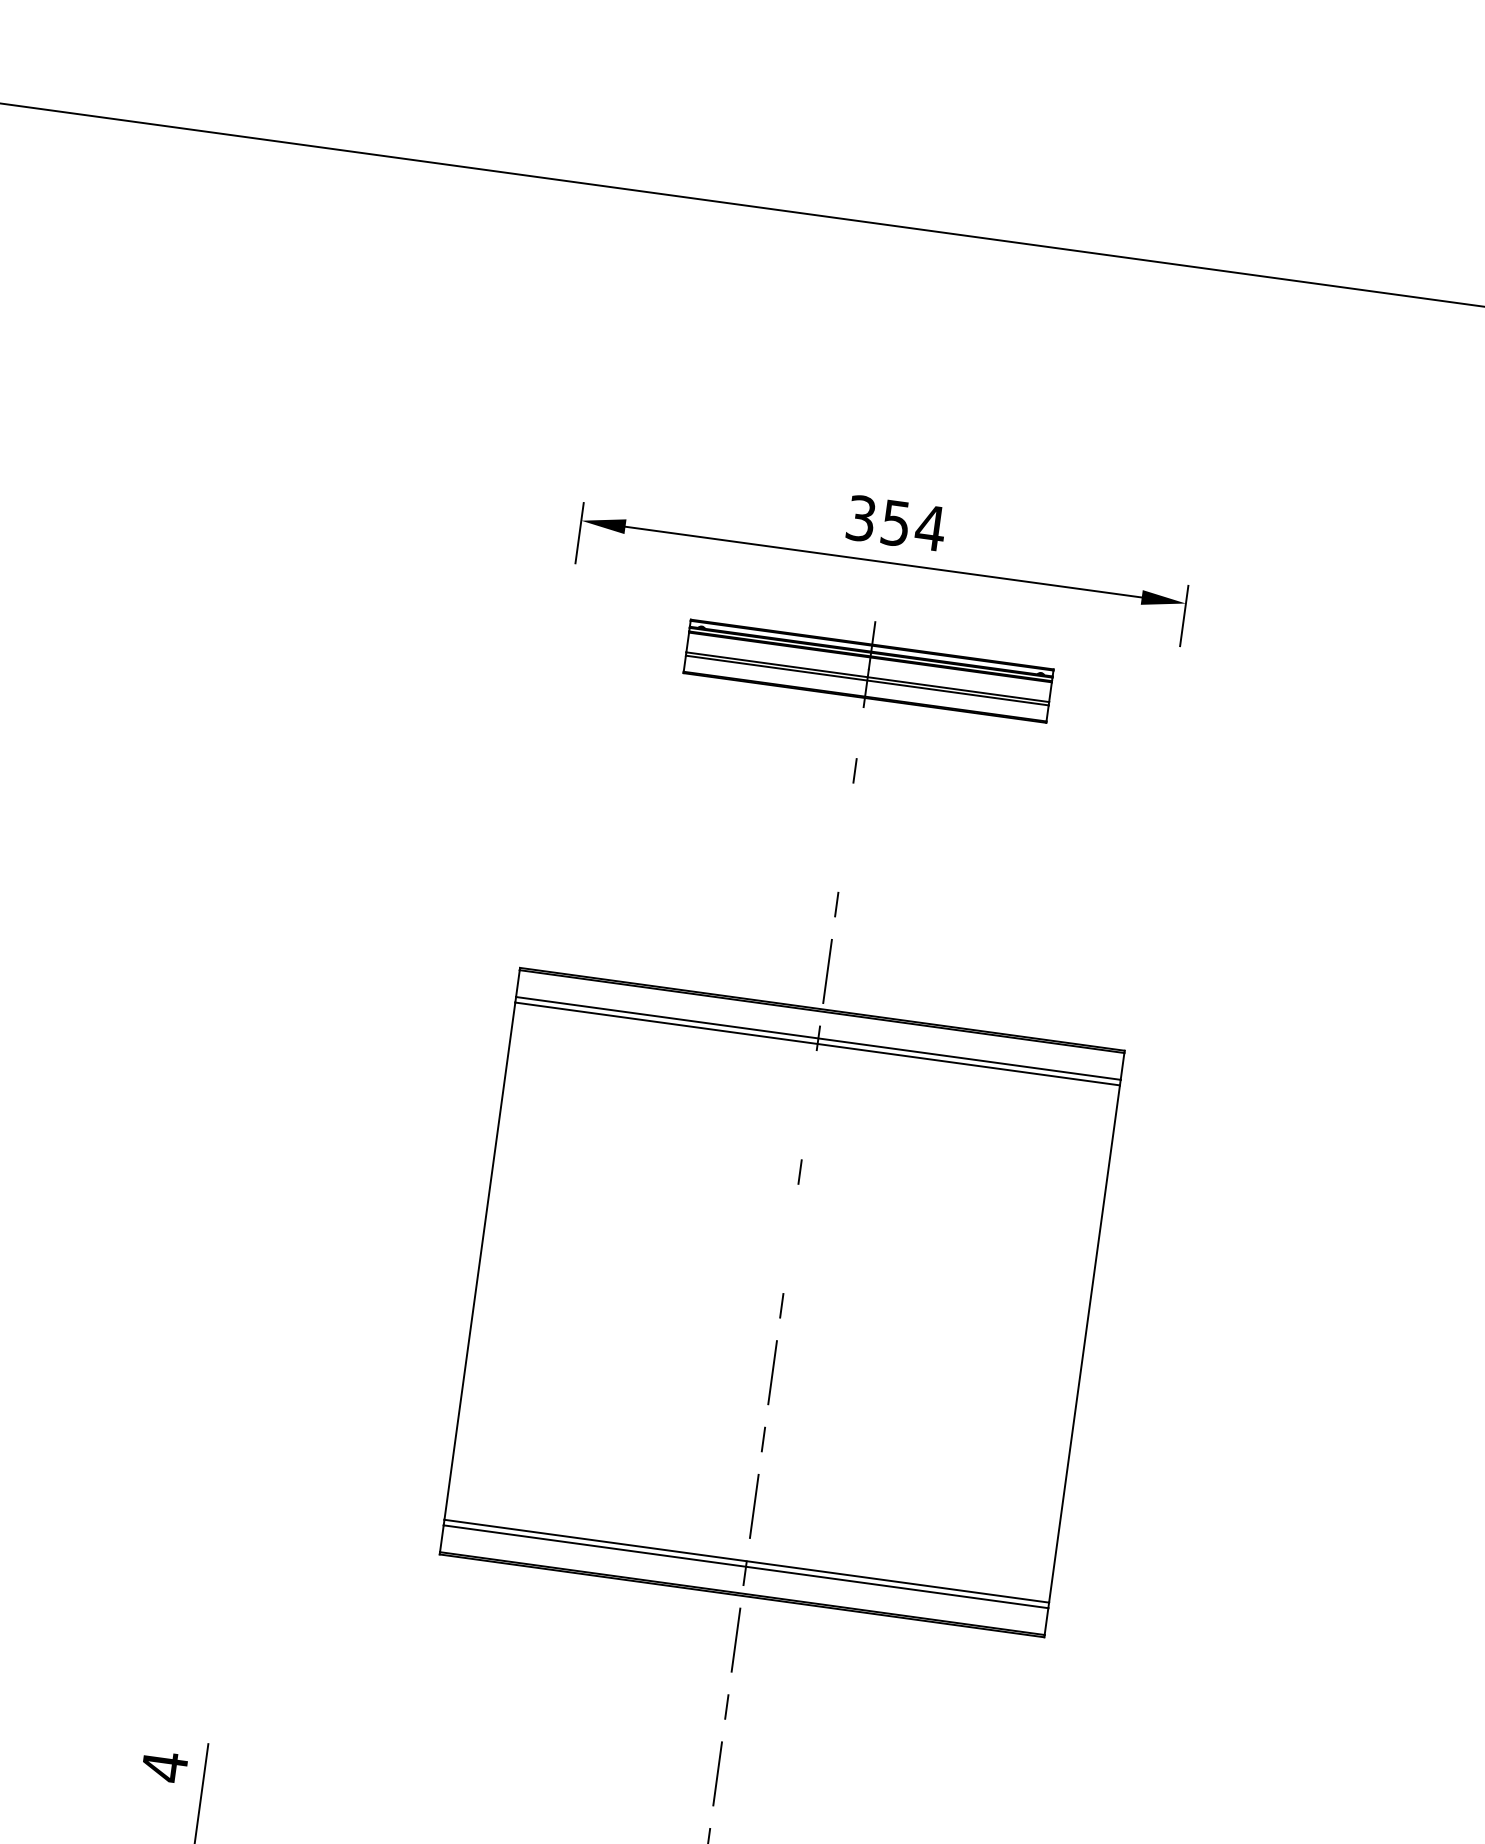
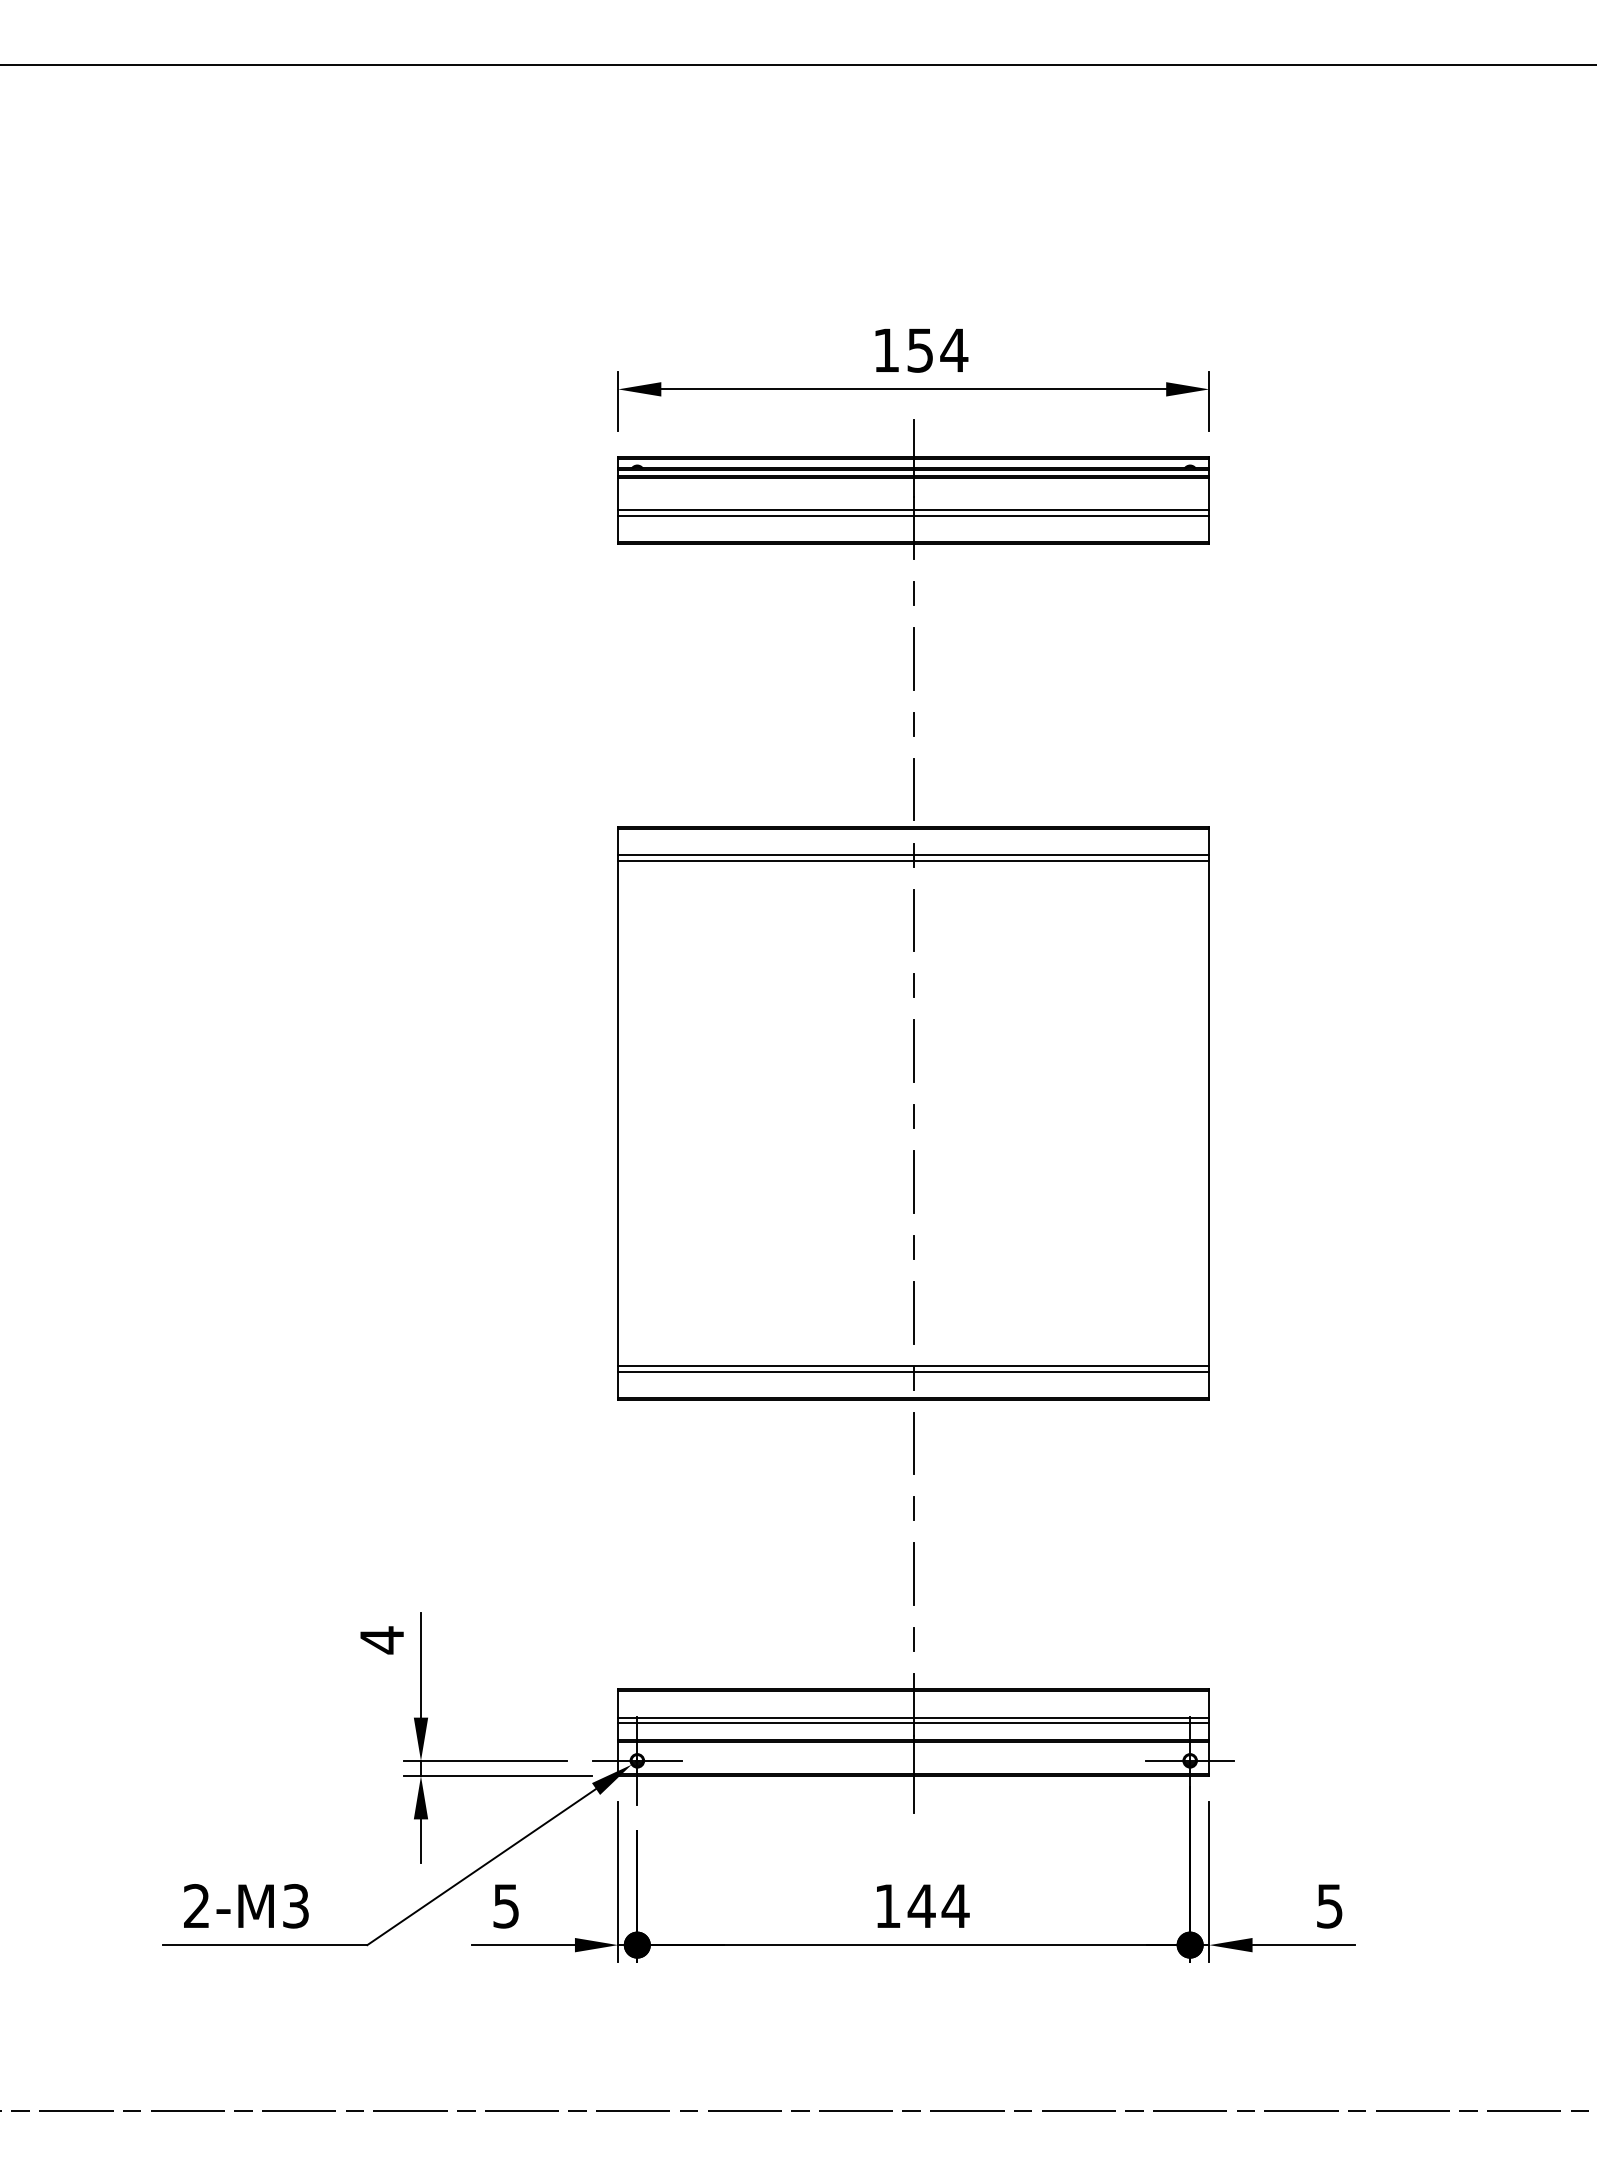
text: (861, 518) -> (886, 350), 354 -> 154
part: (869, 664) -> (913, 489), size x1.67
line: (845, 837) -> (913, 658), added
line: (808, 1105) -> (913, 920), added
line: (790, 1239) -> (913, 1051), added

